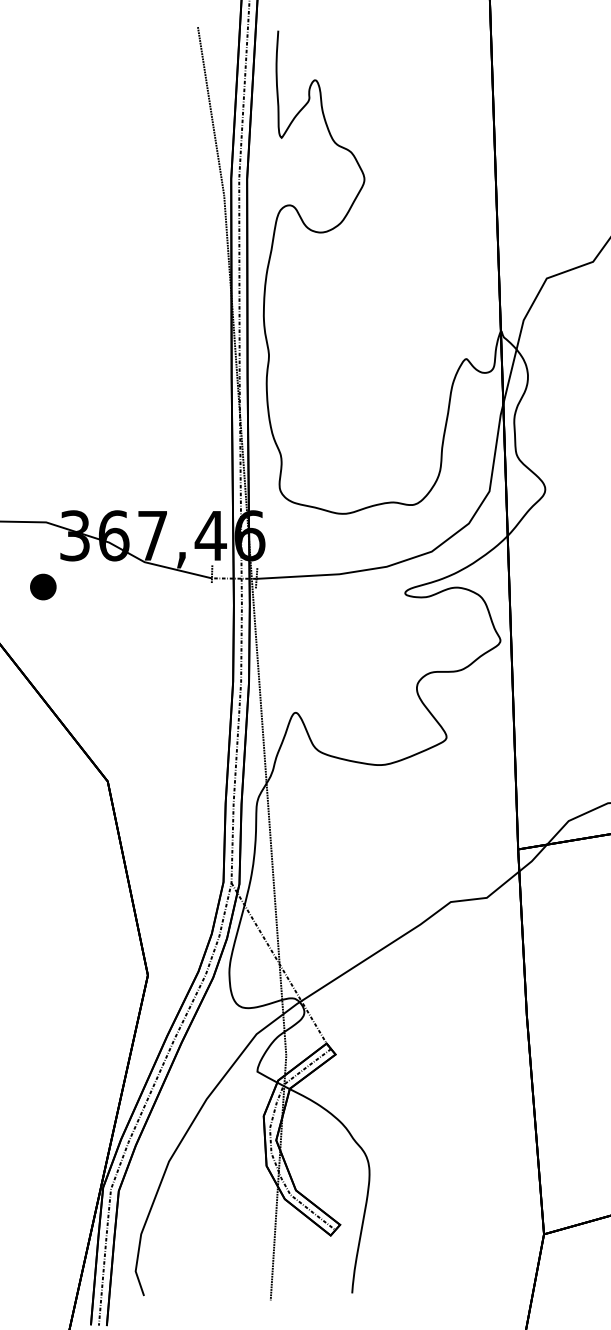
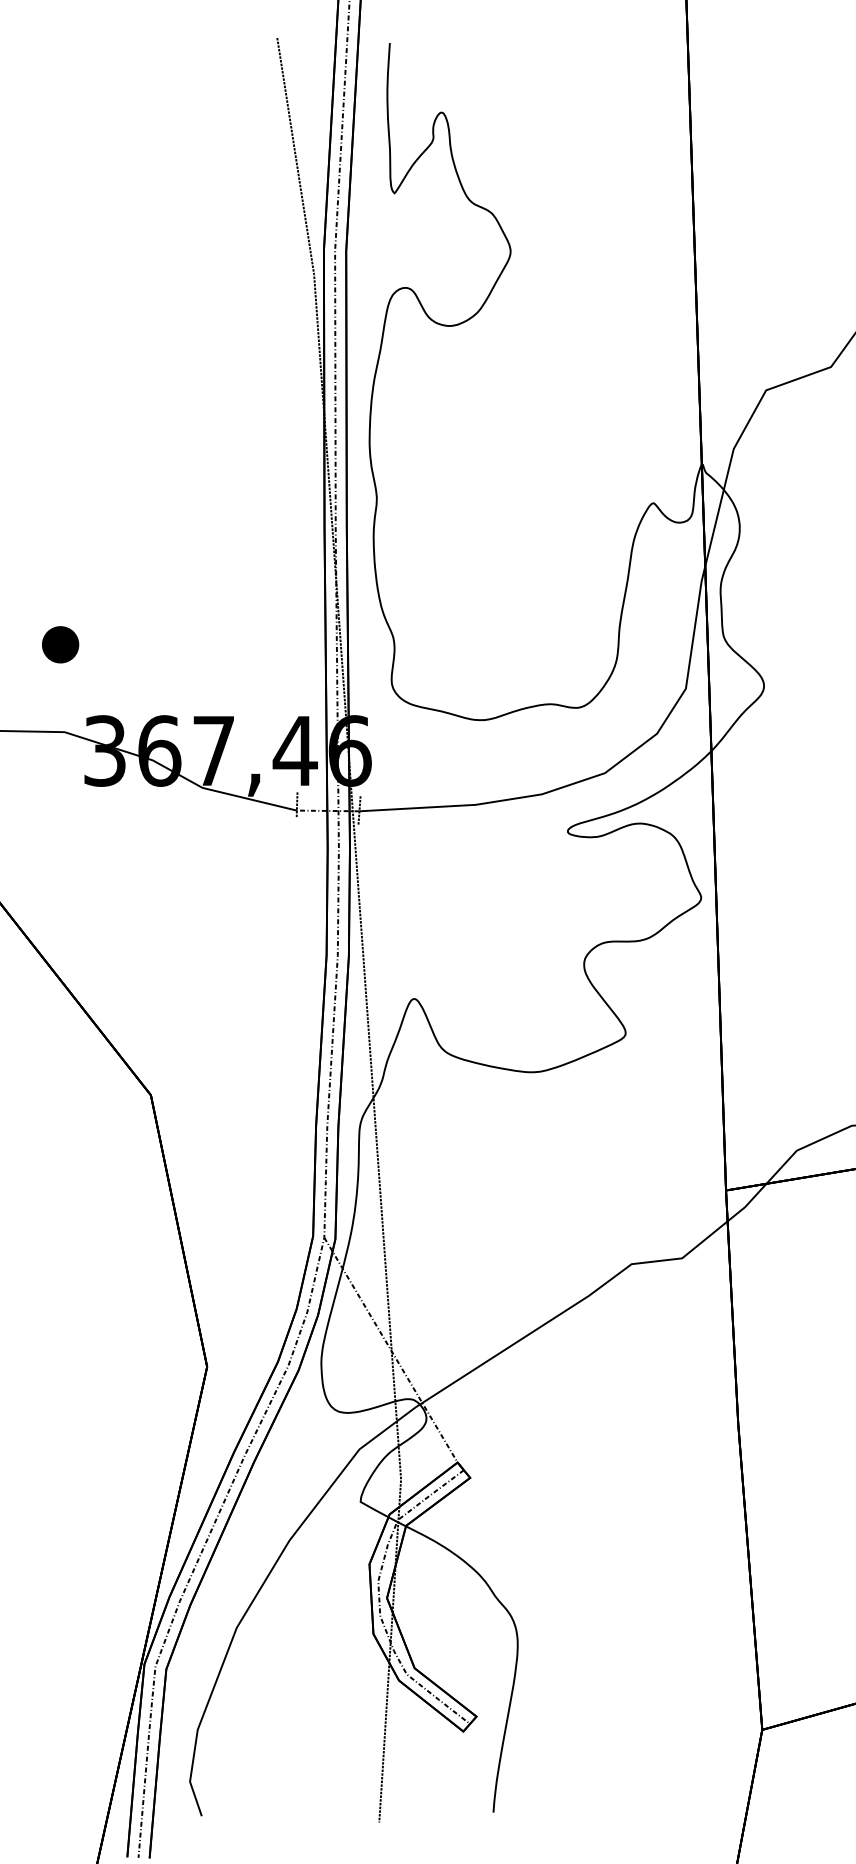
part: (43, 586) -> (60, 644), moved

